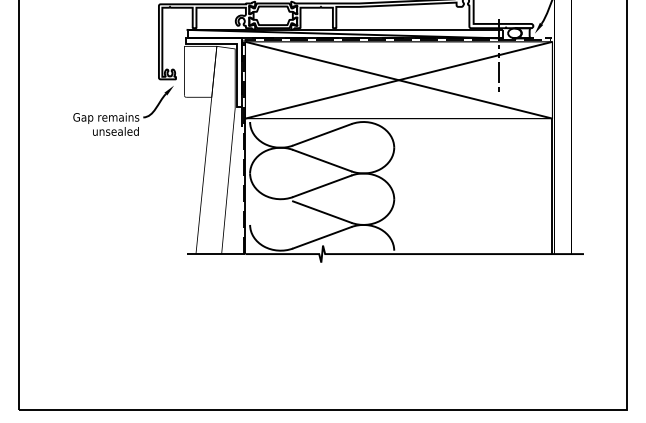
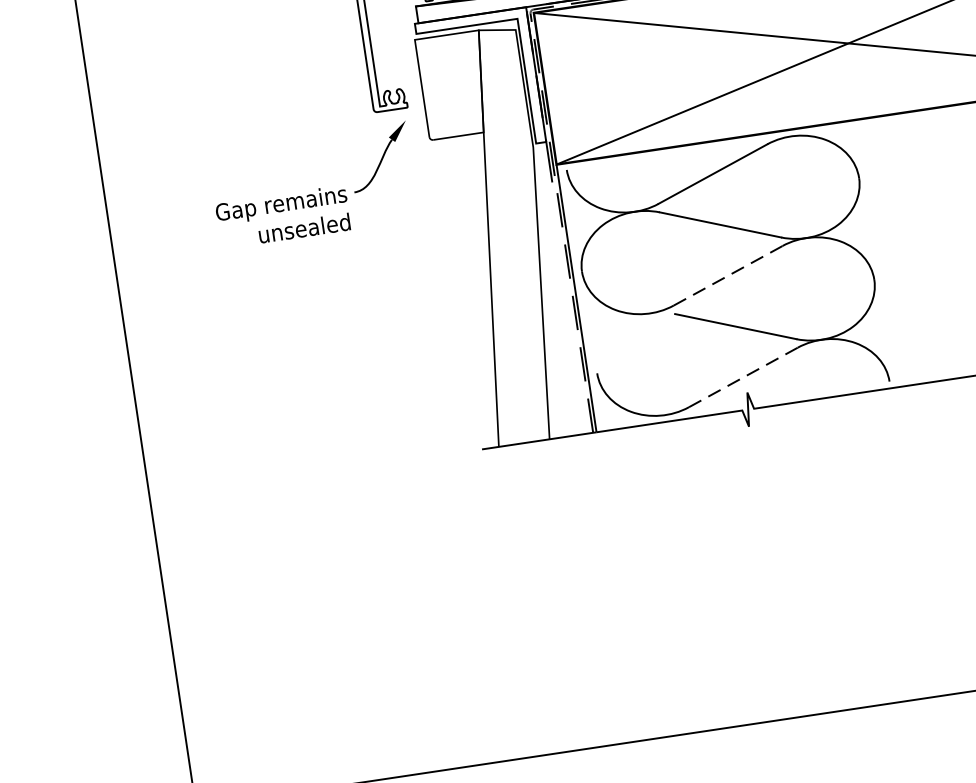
line: (322, 186) -> (728, 275), solid -> dashed
line: (322, 237) -> (743, 376), solid -> dashed

